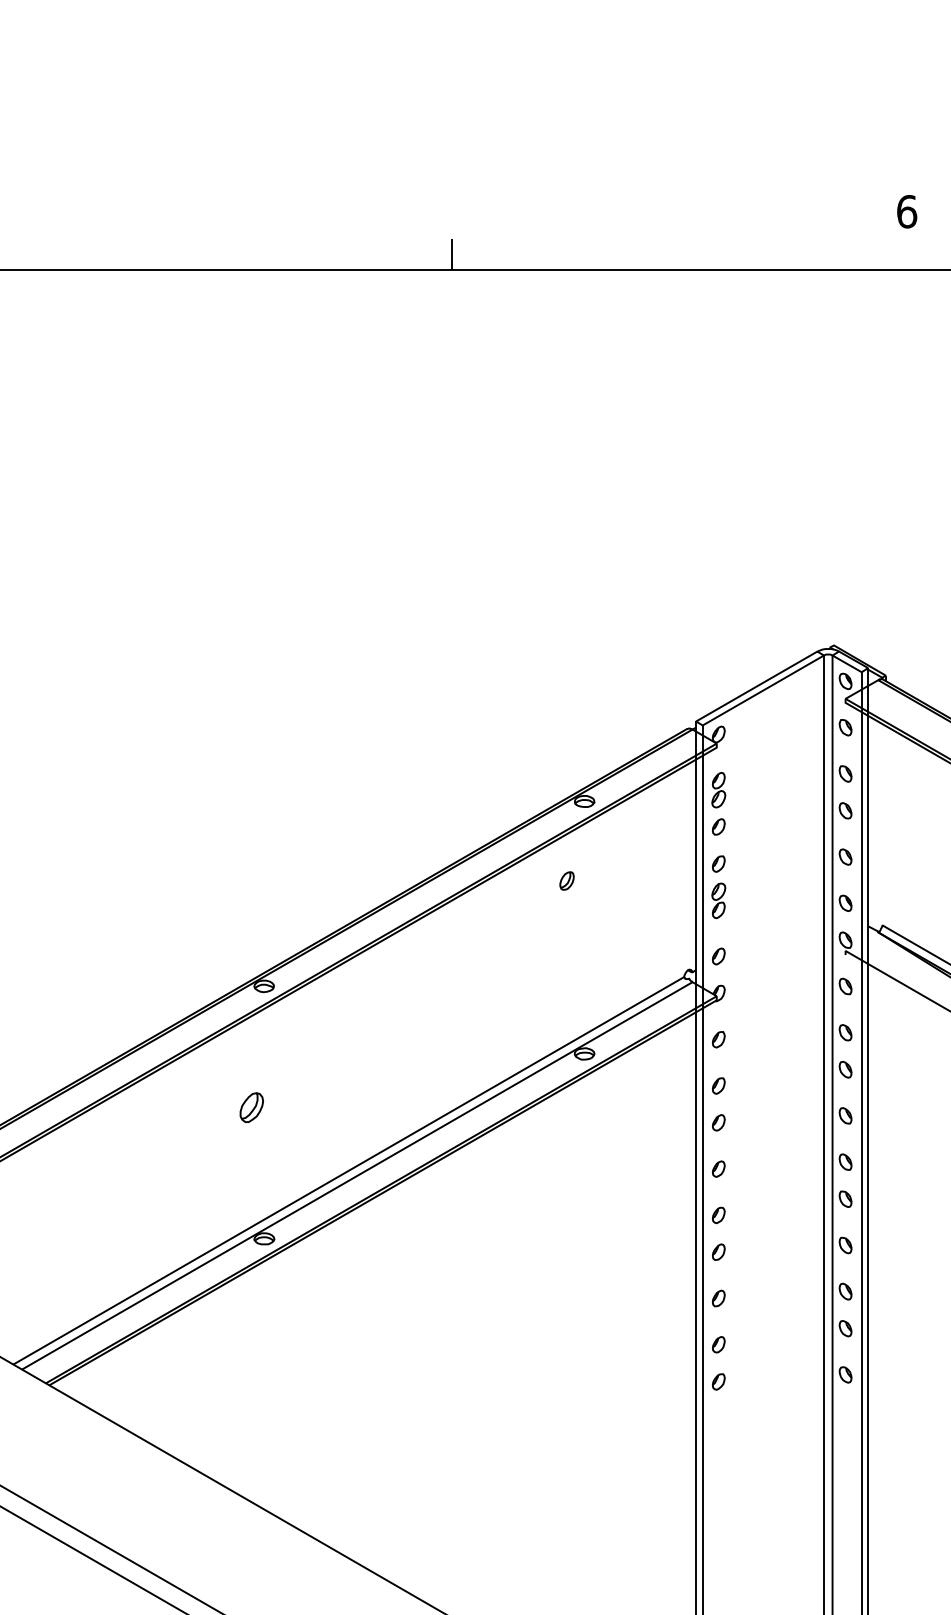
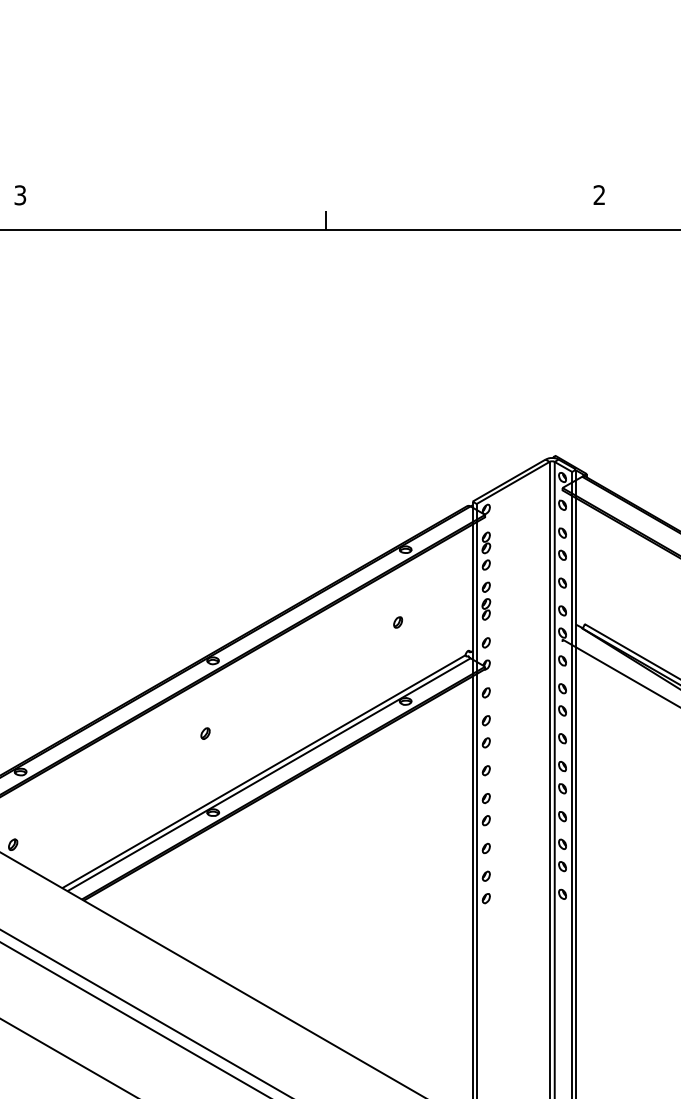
text: (907, 212) -> (599, 195), 6 -> 2
part: (565, 881) -> (397, 622), moved
part: (251, 1107) -> (205, 733), size x0.62

